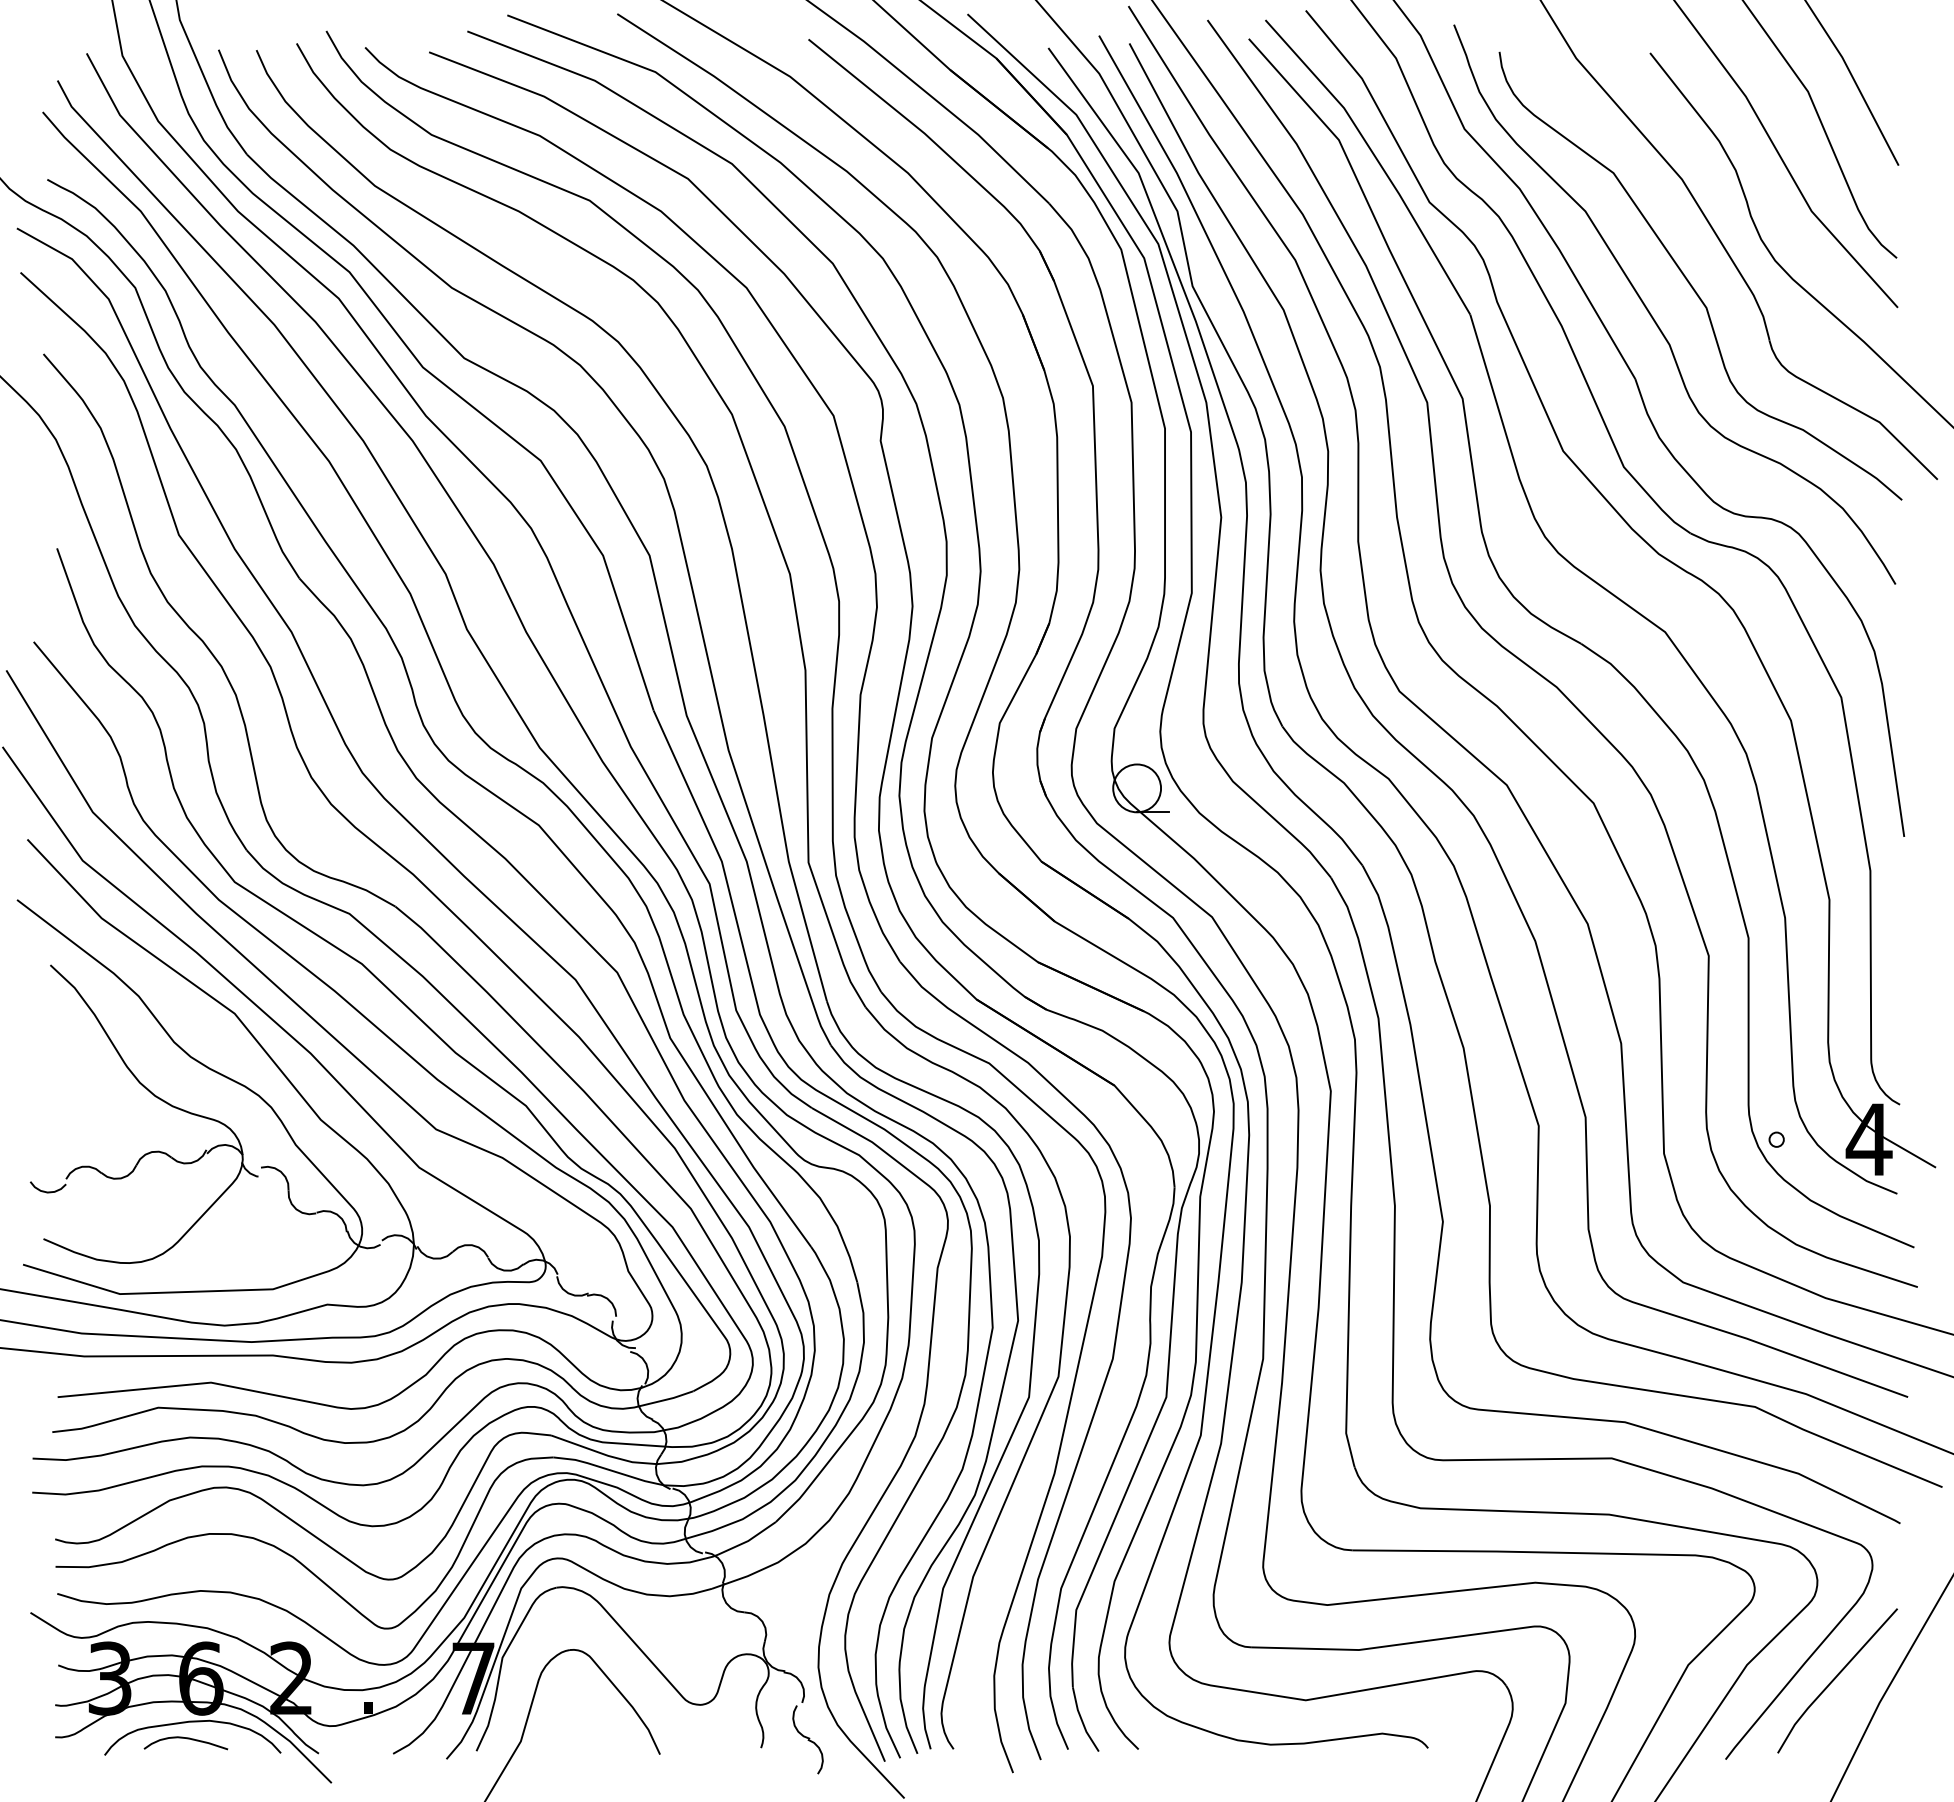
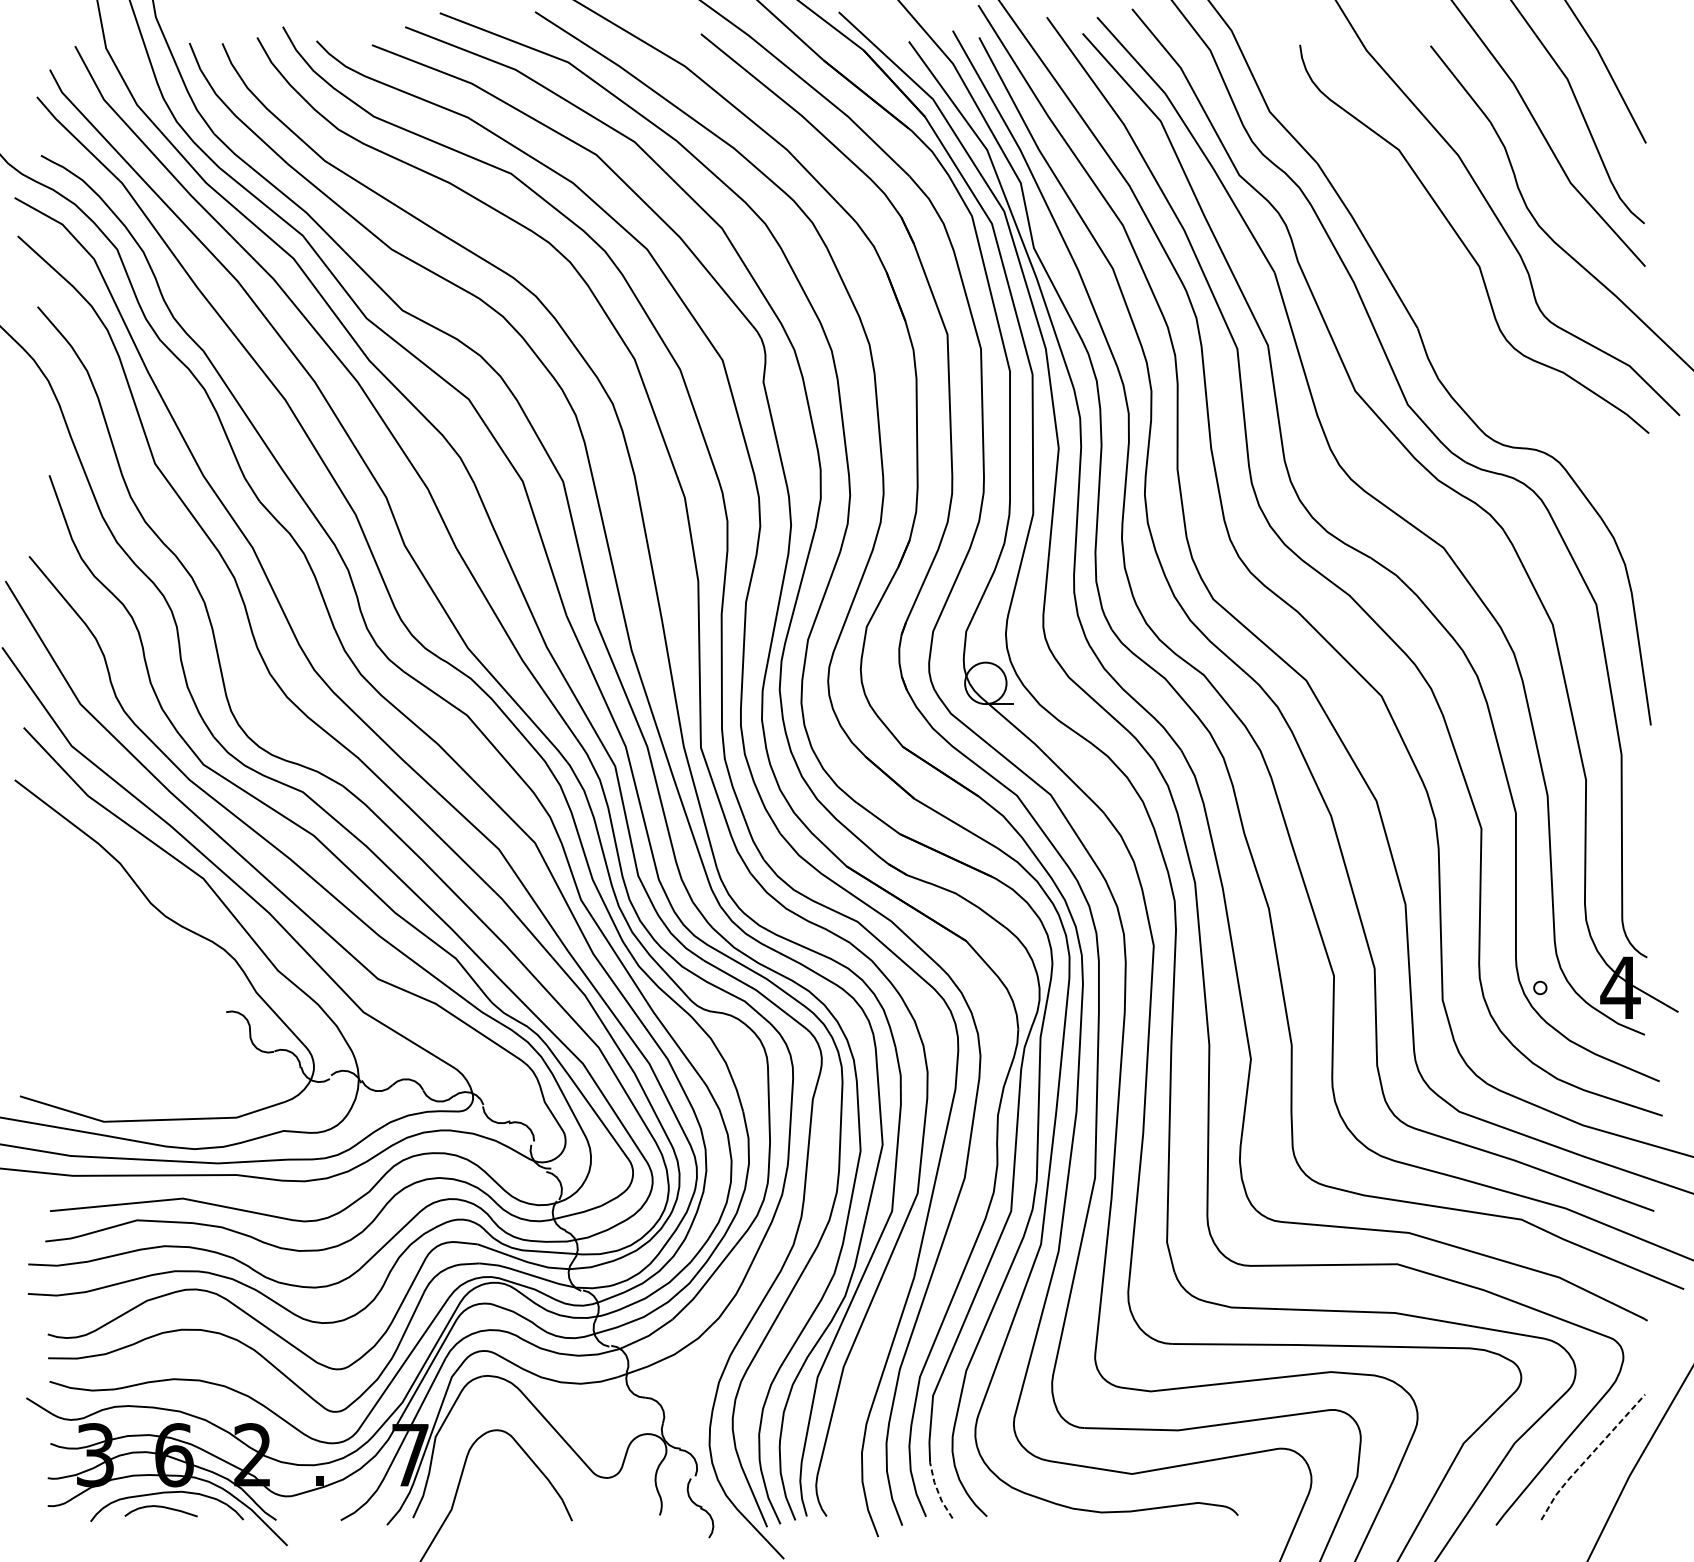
curve: (1654, 318) -> (1434, 275), removed
part: (155, 1097) -> (134, 951), removed
line: (1833, 1679) -> (1589, 1455), solid -> dashed
line: (1082, 1720) -> (938, 1491), solid -> dashed

